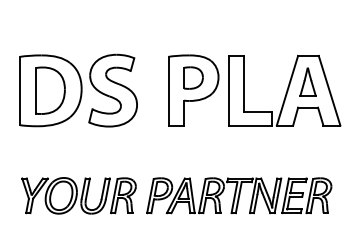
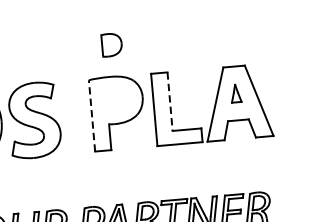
part: (193, 77) -> (111, 44), moved
part: (307, 81) -> (235, 93), size x0.6
line: (244, 84) -> (170, 102), solid -> dashed
line: (168, 90) -> (91, 115), solid -> dashed

